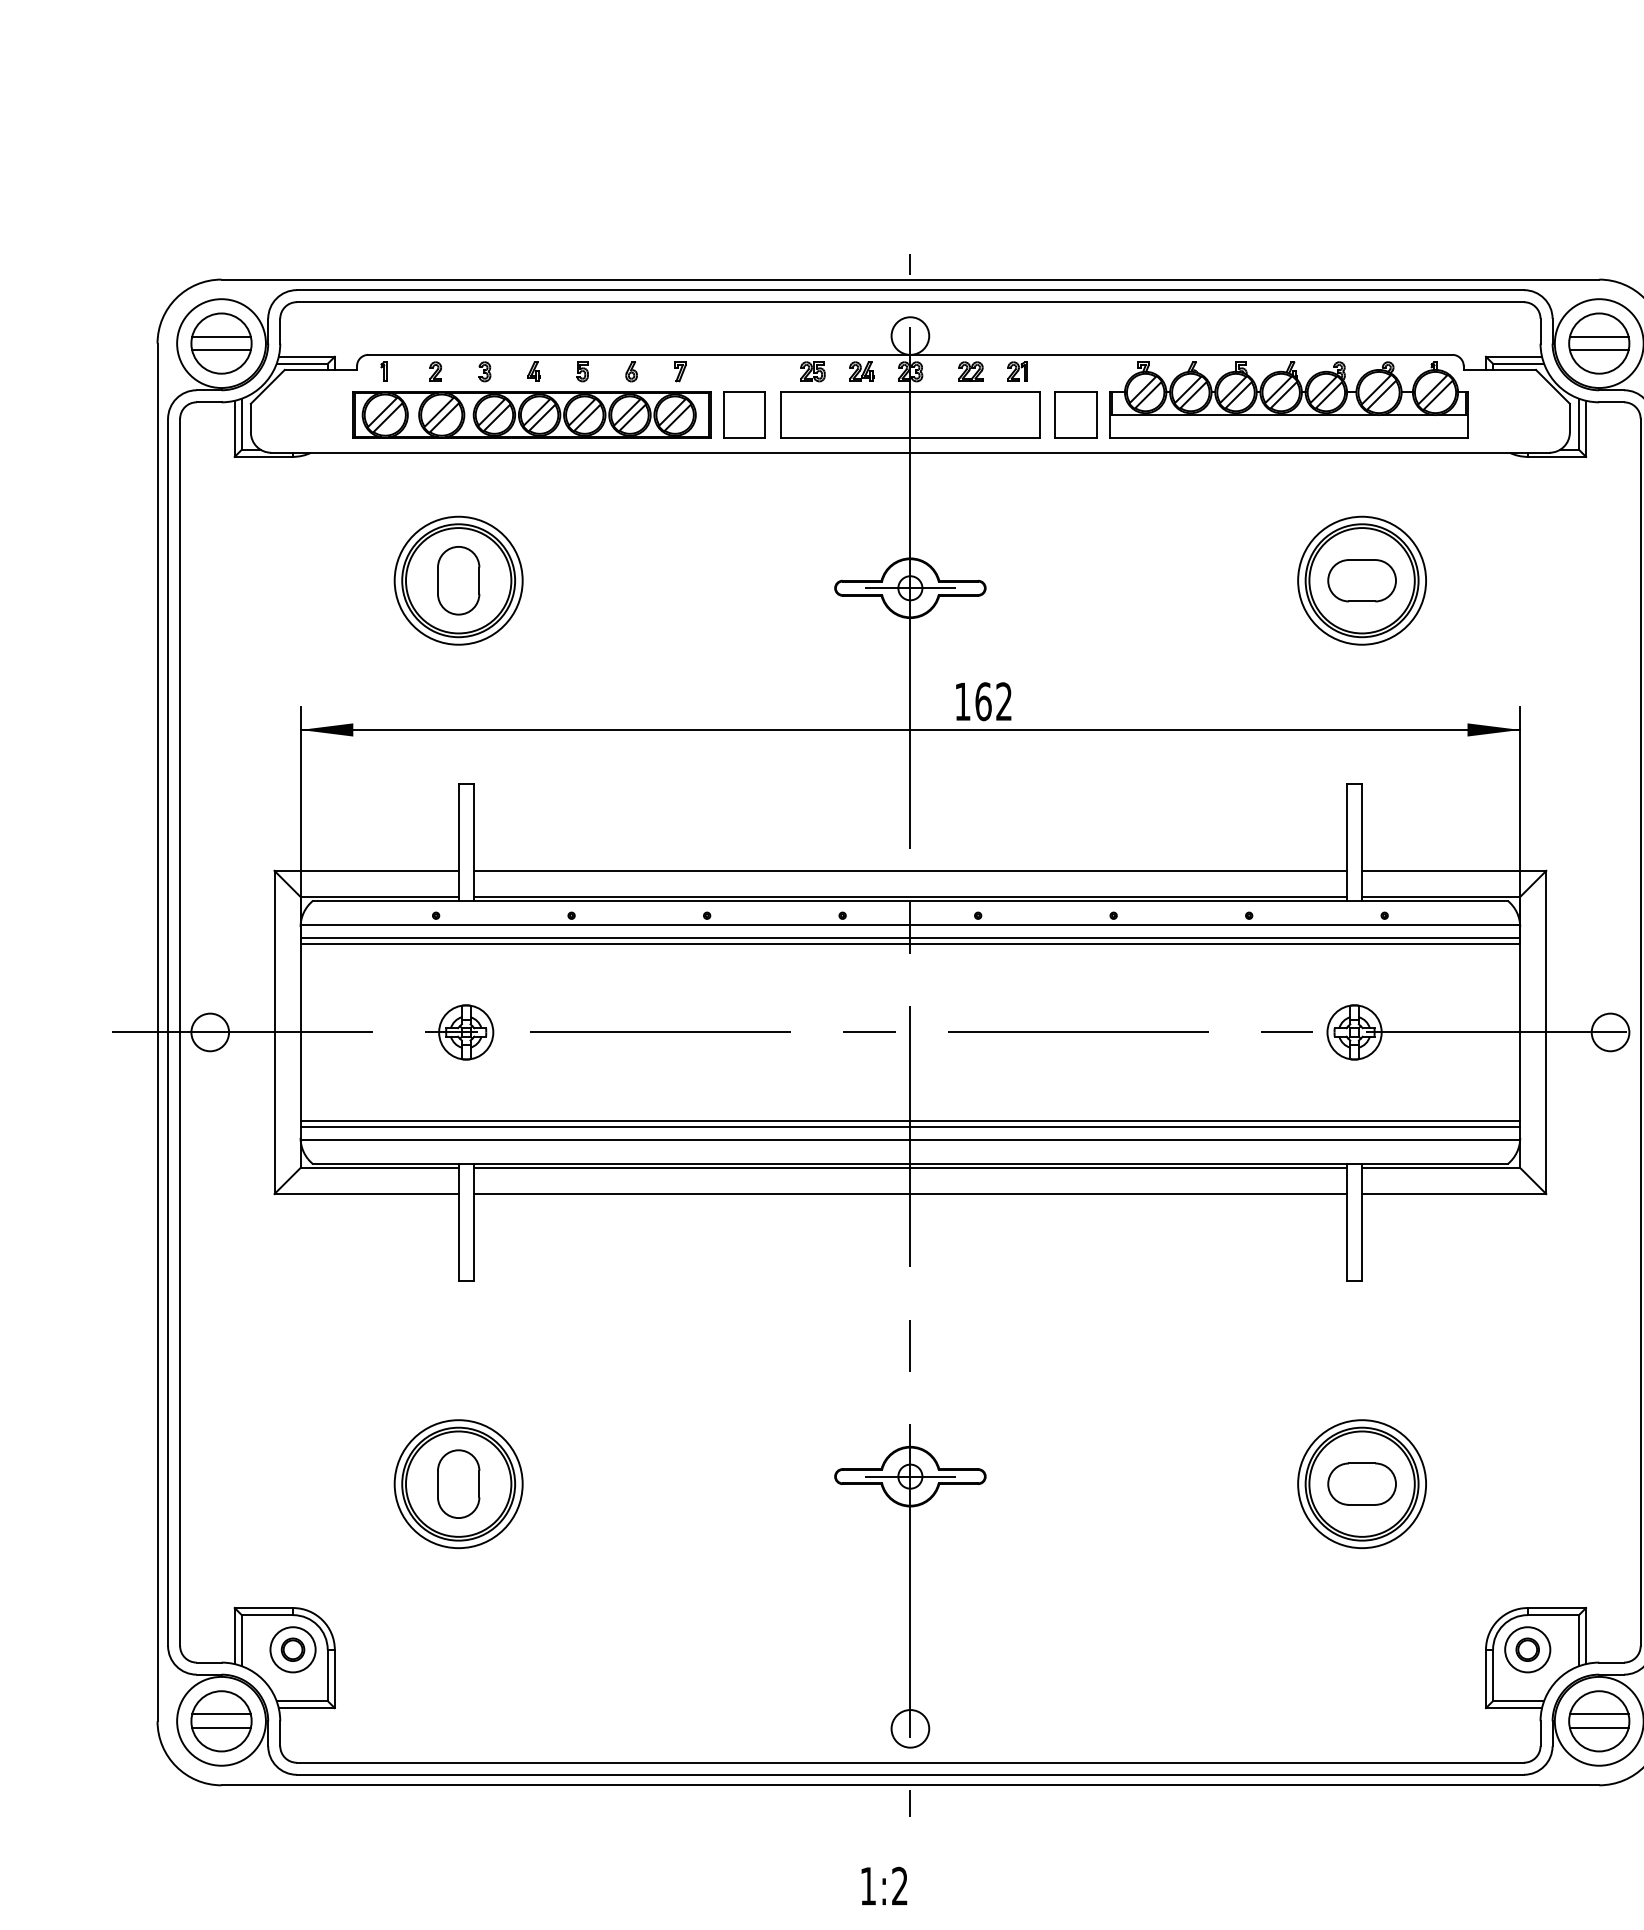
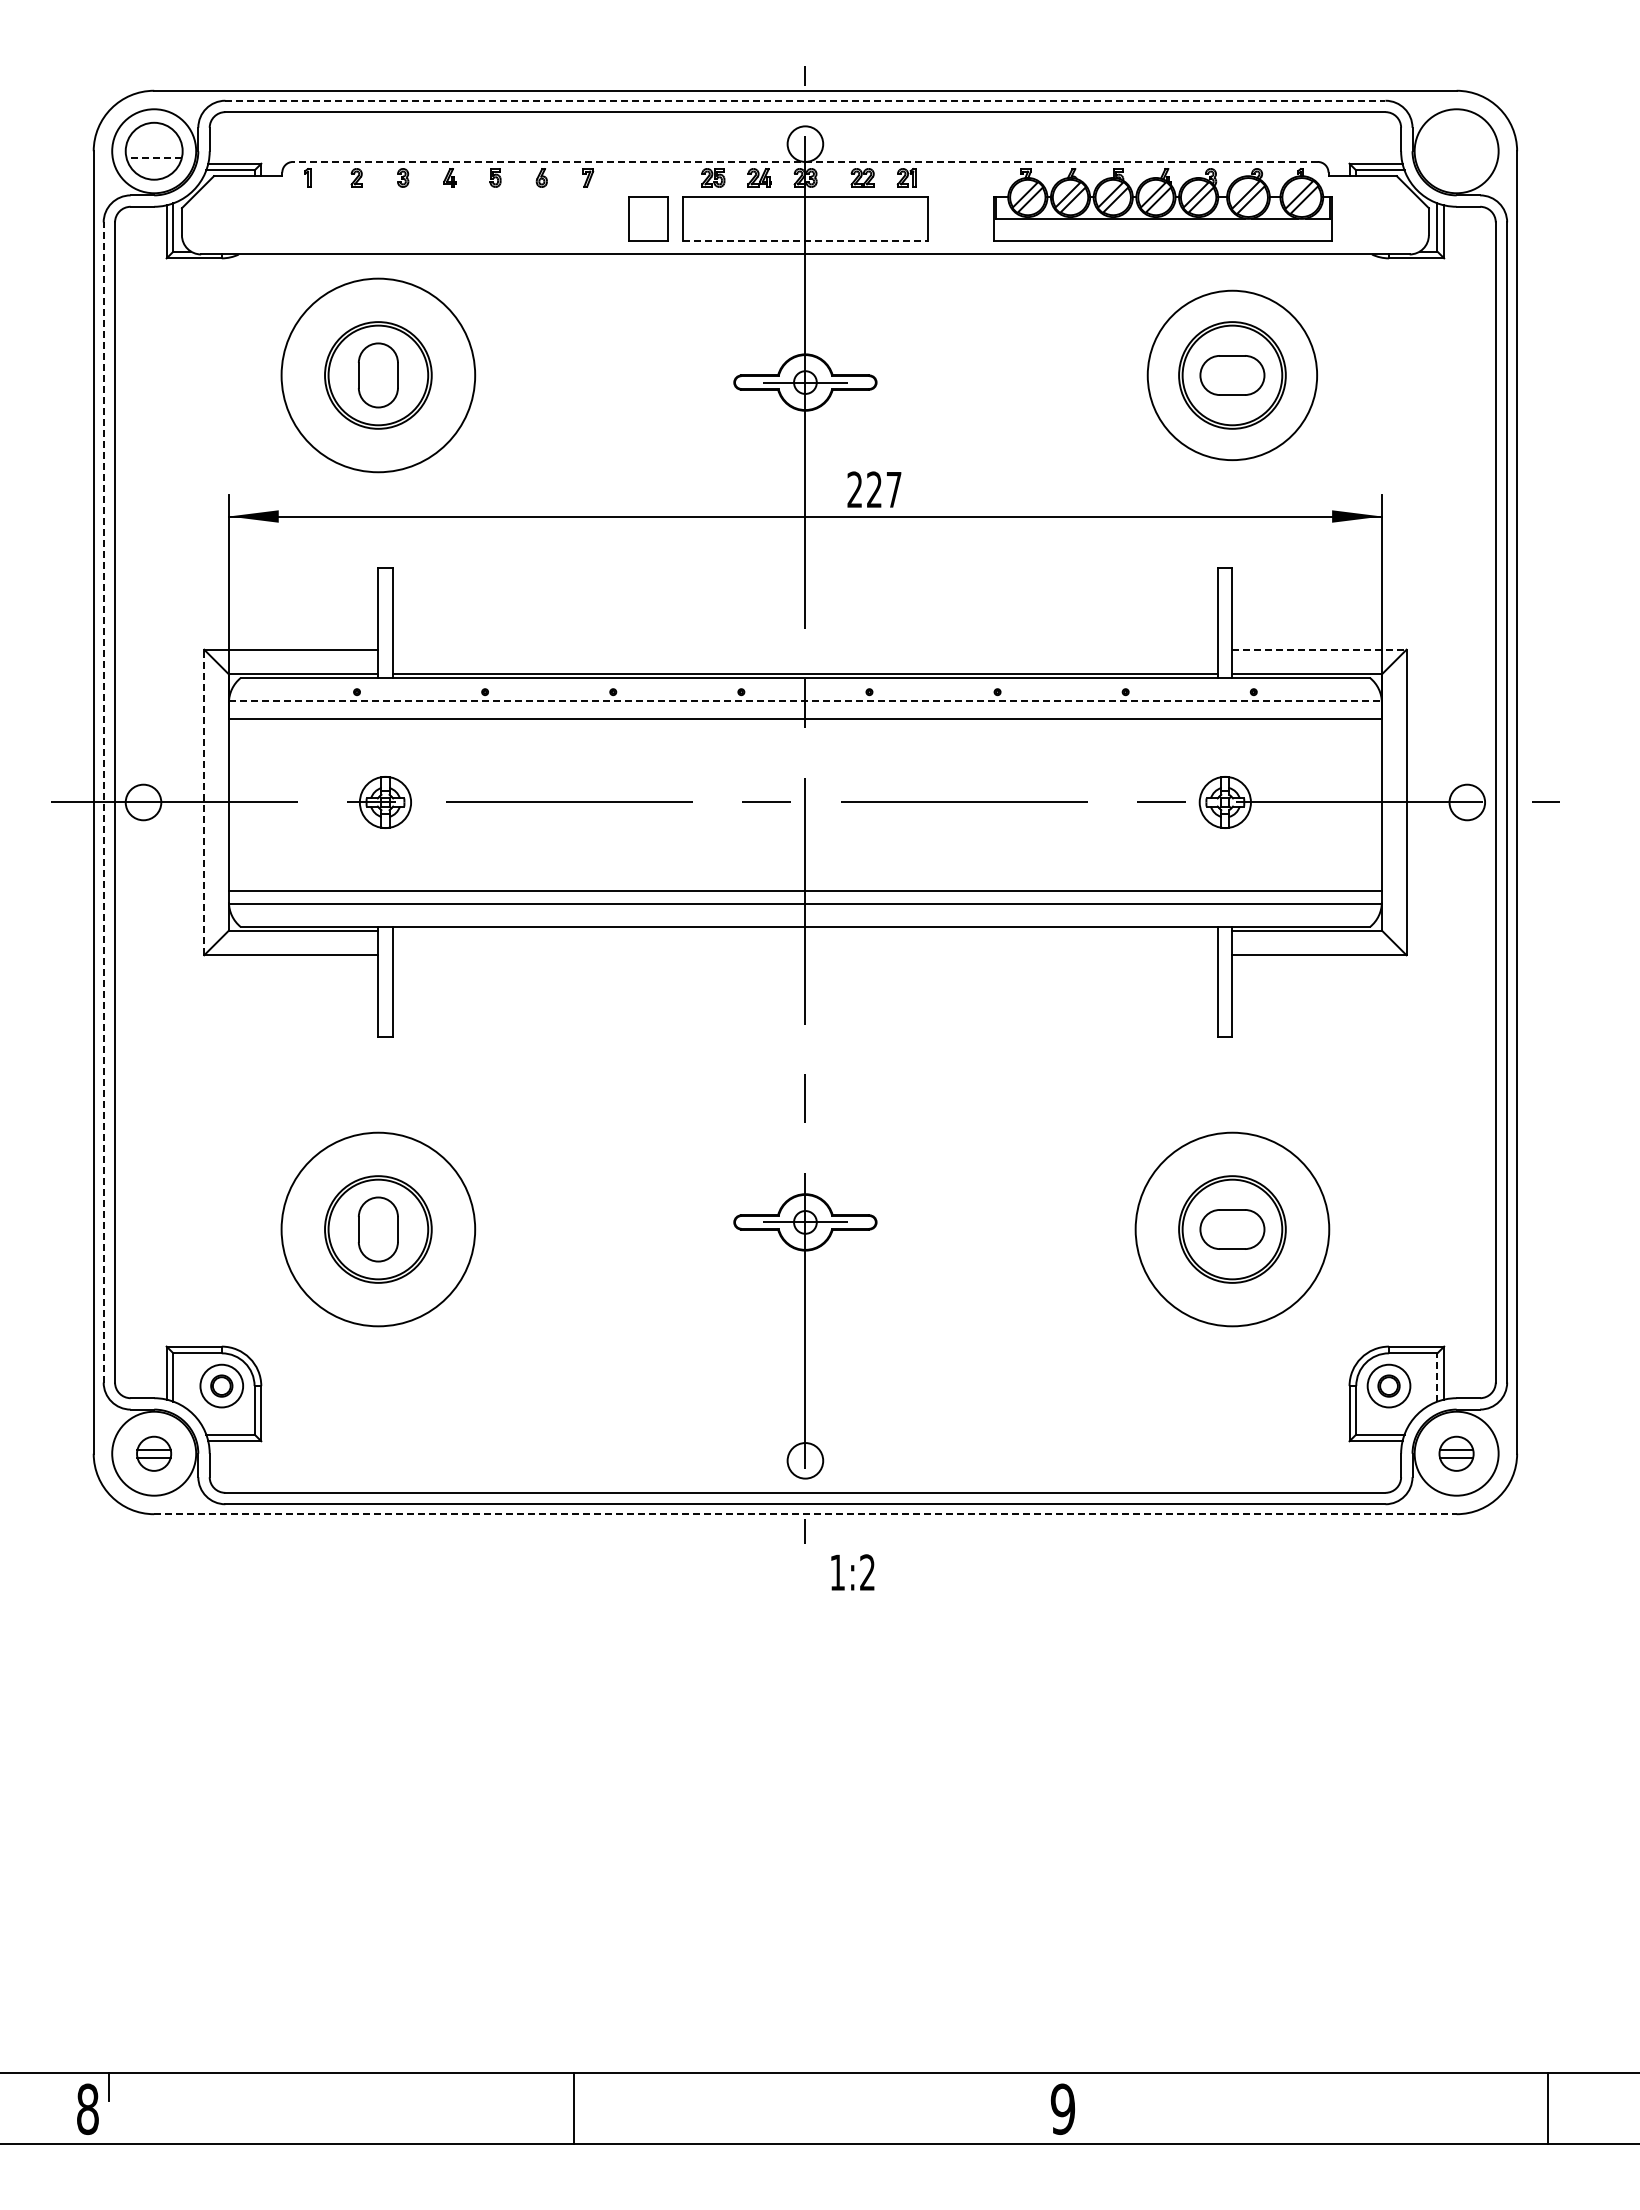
line: (910, 289) -> (805, 100), solid -> dashed
line: (220, 336) -> (153, 144), removed
part: (1599, 342) -> (1456, 150), removed
line: (221, 350) -> (154, 157), solid -> dashed
line: (909, 354) -> (804, 161), solid -> dashed
part: (531, 414) -> (447, 218), removed
part: (1075, 414) -> (961, 218), removed
line: (910, 437) -> (805, 240), solid -> dashed
circle: (457, 579) -> (377, 374), size x1.6
circle: (1361, 579) -> (1231, 374), size x1.4
text: (983, 701) -> (874, 489), 162 -> 227
line: (910, 870) -> (805, 649), removed
line: (1454, 870) -> (1319, 649), solid -> dashed
line: (910, 924) -> (805, 700), solid -> dashed
line: (909, 938) -> (804, 713), removed
line: (167, 1032) -> (103, 802), solid -> dashed
line: (274, 1032) -> (204, 802), solid -> dashed
line: (909, 1120) -> (804, 885), removed
line: (910, 1167) -> (805, 930), removed
line: (910, 1194) -> (805, 955), removed
circle: (457, 1484) -> (377, 1229), size x1.6
circle: (1361, 1484) -> (1231, 1229), size x1.6
line: (1579, 1639) -> (1437, 1376), solid -> dashed
part: (220, 1721) -> (153, 1453), size x0.6
part: (1599, 1721) -> (1456, 1453), size x0.6
line: (910, 1785) -> (805, 1514), solid -> dashed
text: (884, 1886) -> (852, 1572), moved

